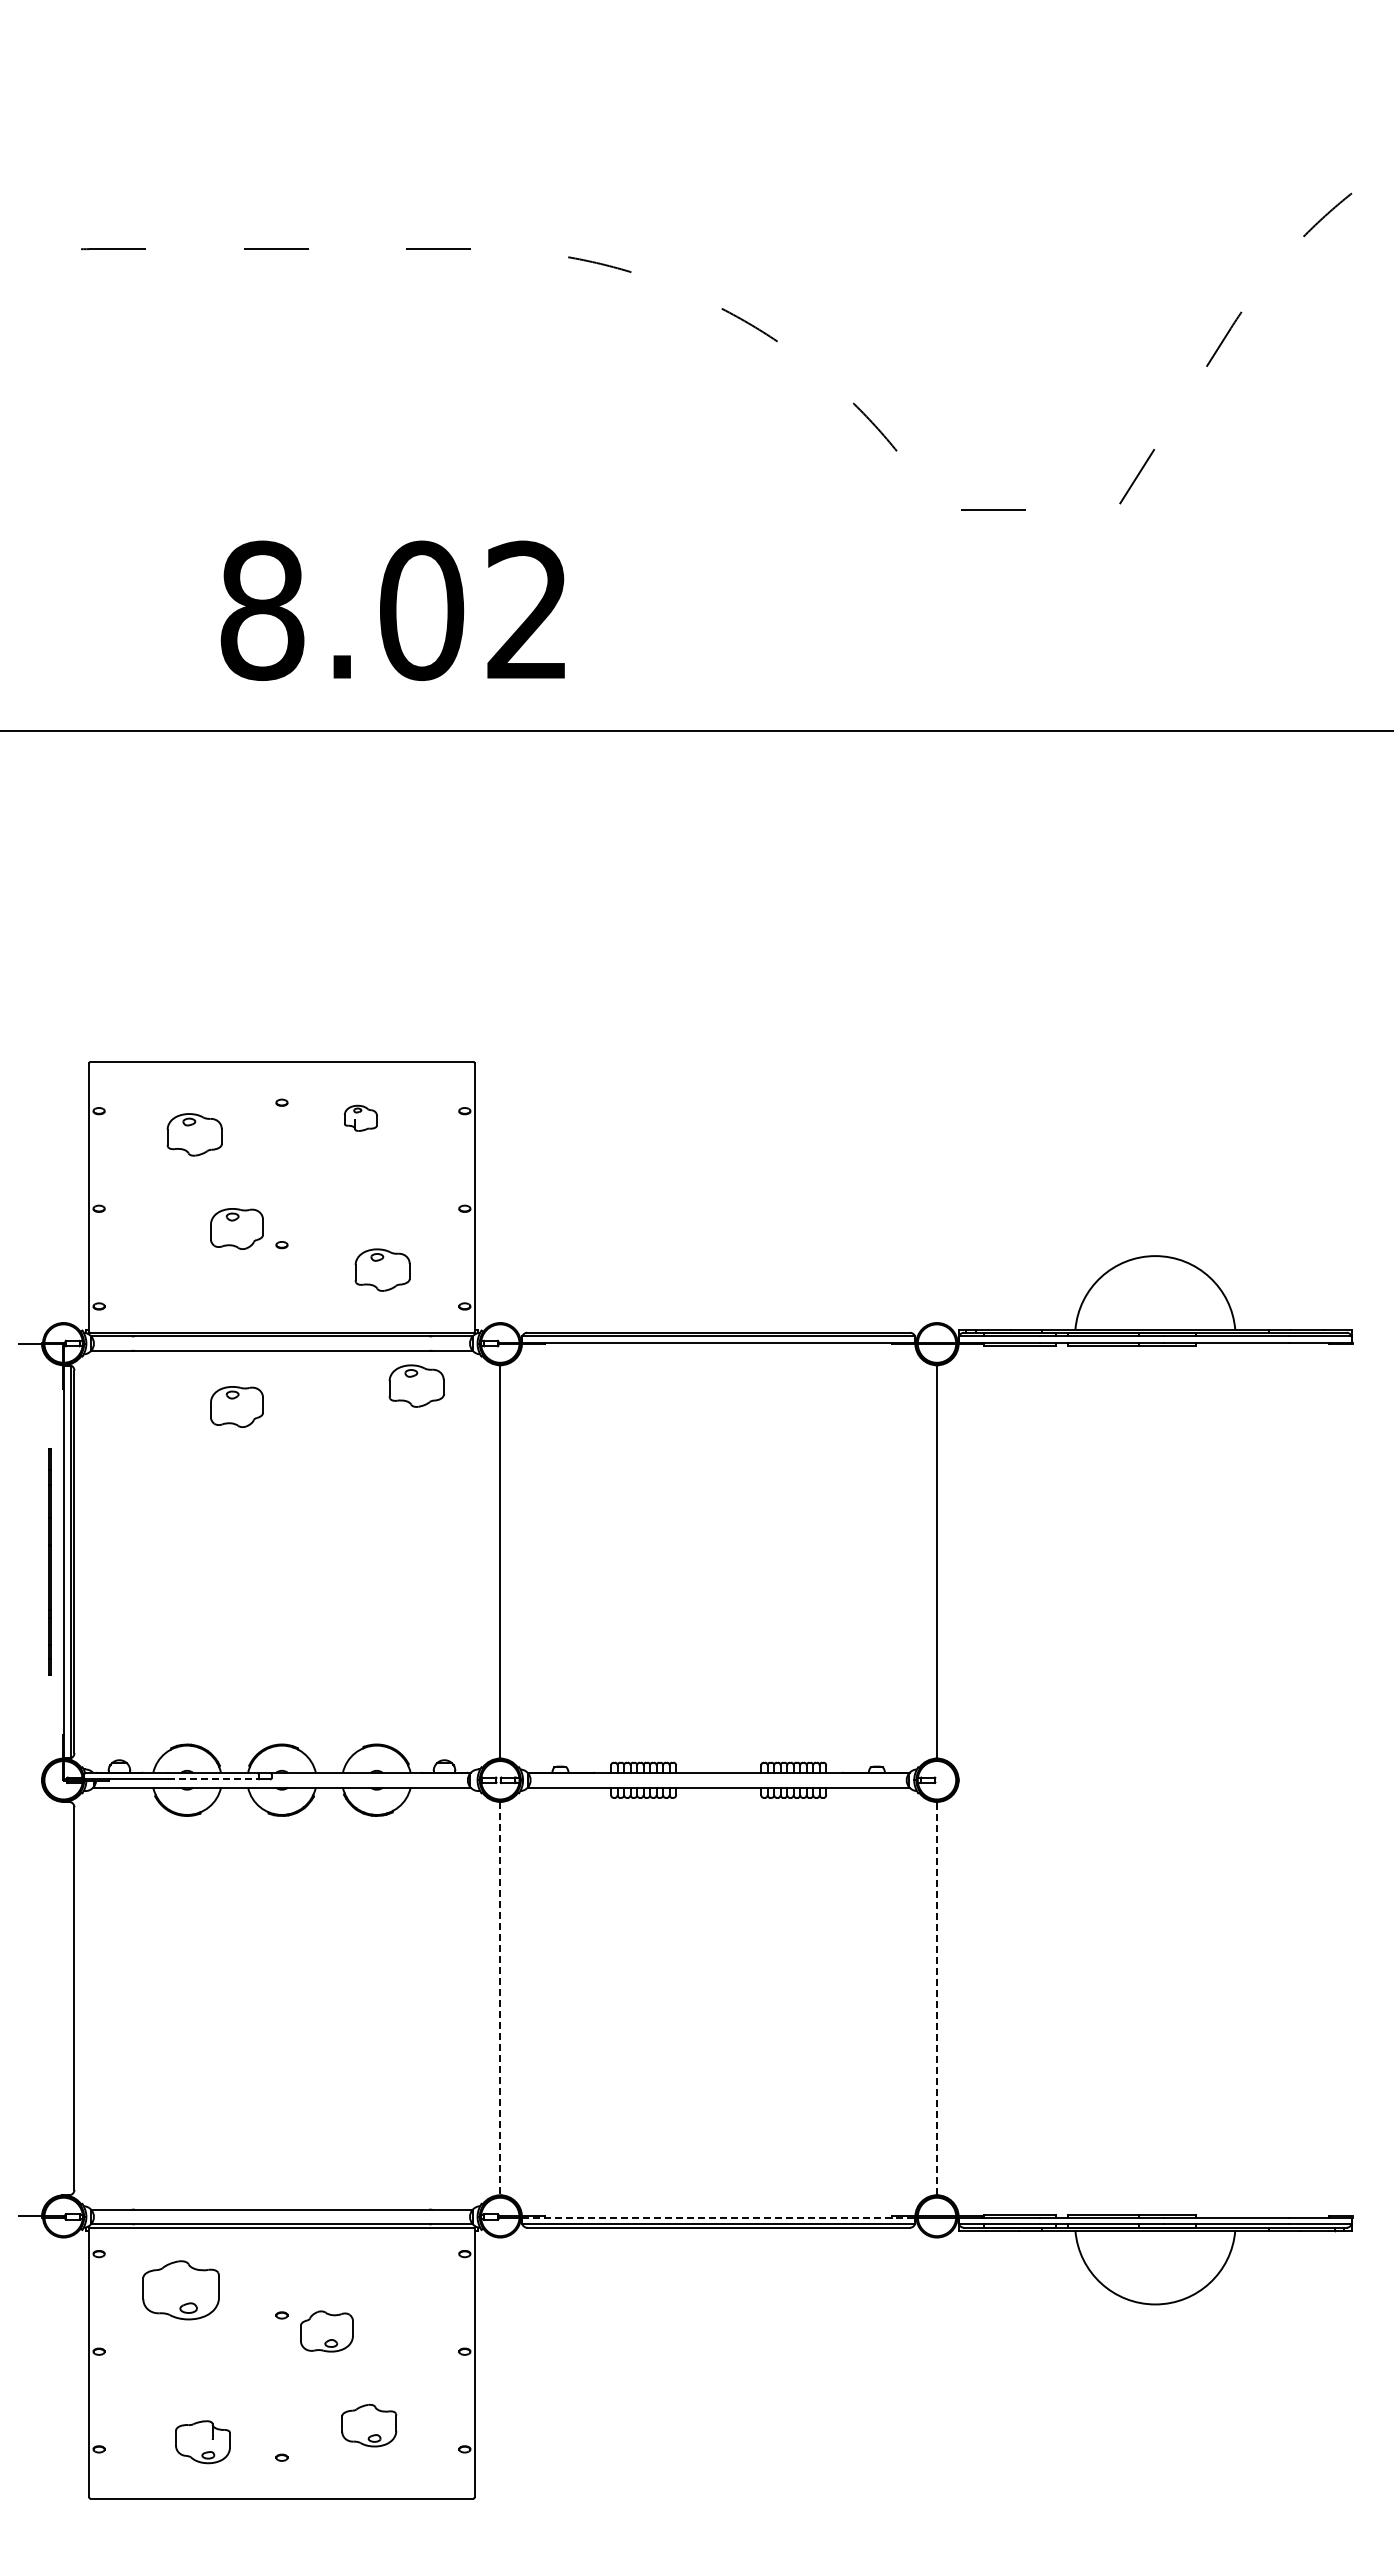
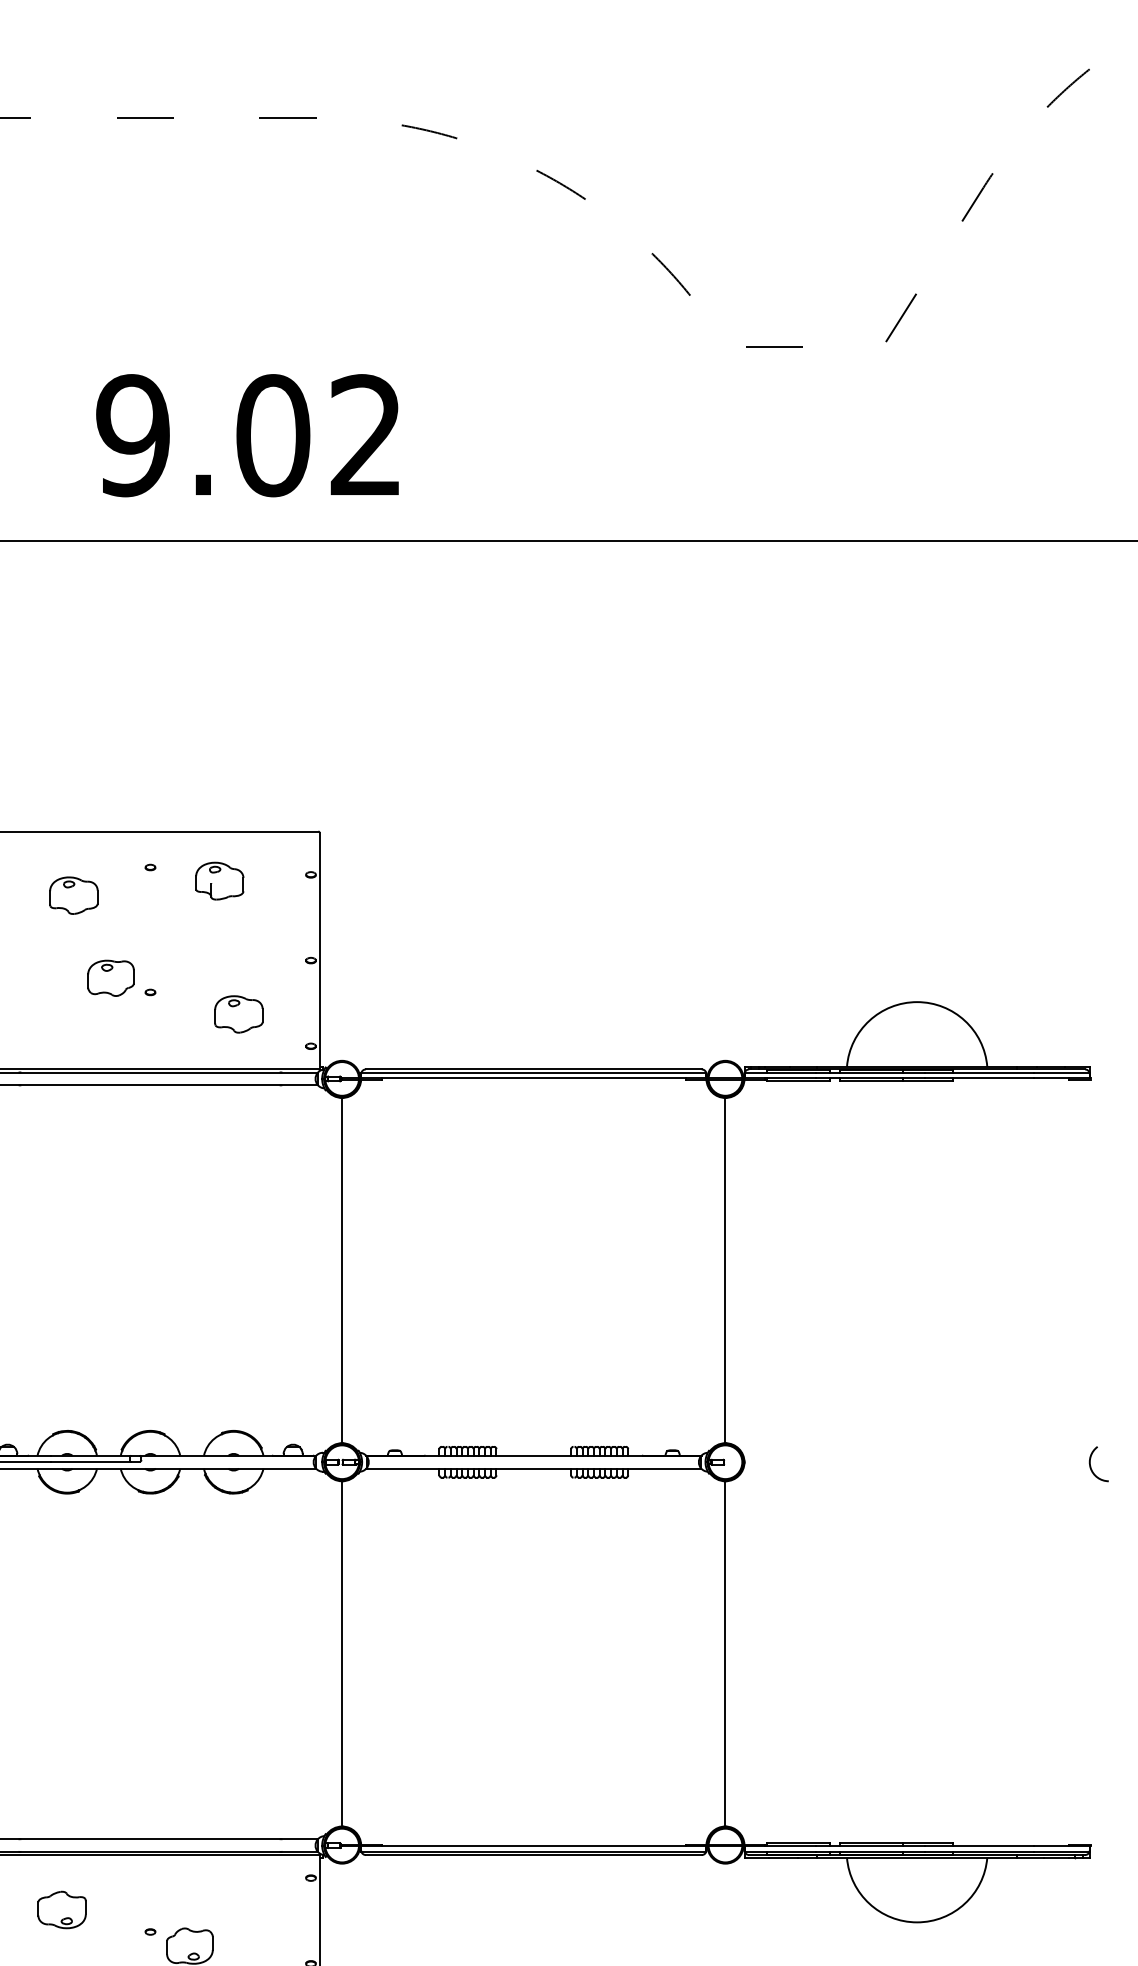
text: (262, 610) -> (133, 435), 8.02 -> 9.02
part: (360, 1118) -> (219, 881), size x1.67
part: (416, 1385) -> (268, 1115), removed
part: (236, 1406) -> (110, 1134), removed
line: (213, 1779) -> (90, 1461), dashed -> solid
arc: (1353, 1782) -> (1091, 1464), added
line: (500, 1998) -> (342, 1653), dashed -> solid
line: (937, 1998) -> (725, 1653), dashed -> solid
line: (719, 2217) -> (534, 1846), dashed -> solid
part: (181, 2290) -> (62, 1910), size x0.71

